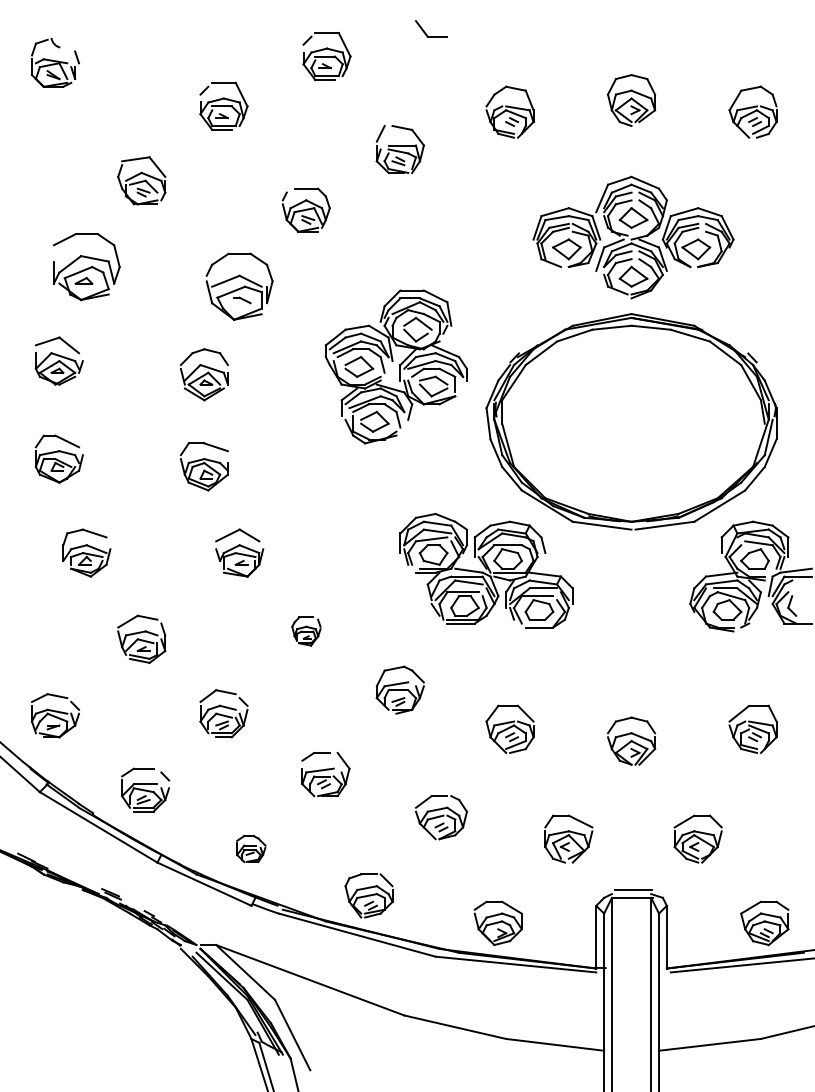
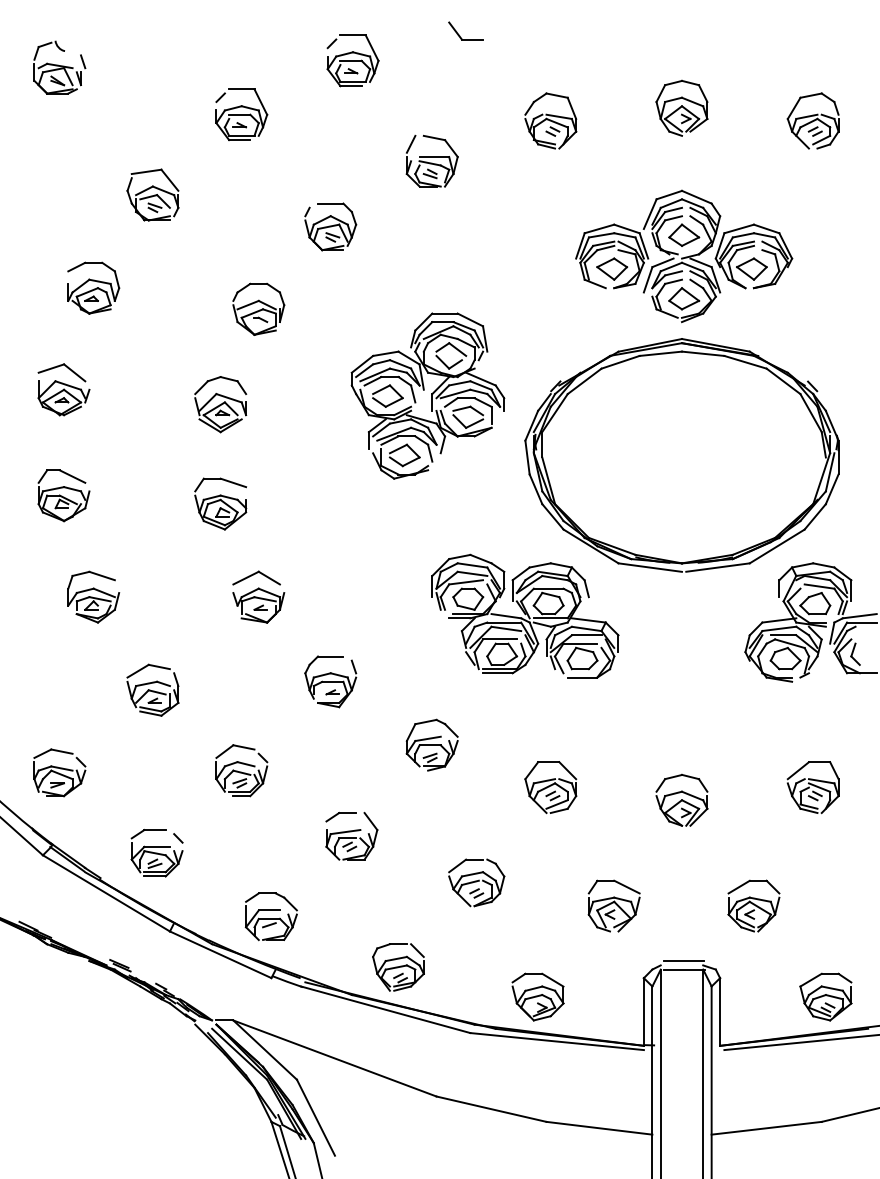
part: (86, 266) -> (93, 287), size x0.71
part: (239, 285) -> (258, 308), size x0.71
part: (306, 631) -> (330, 681), size x1.67
part: (250, 848) -> (270, 916), size x1.67

